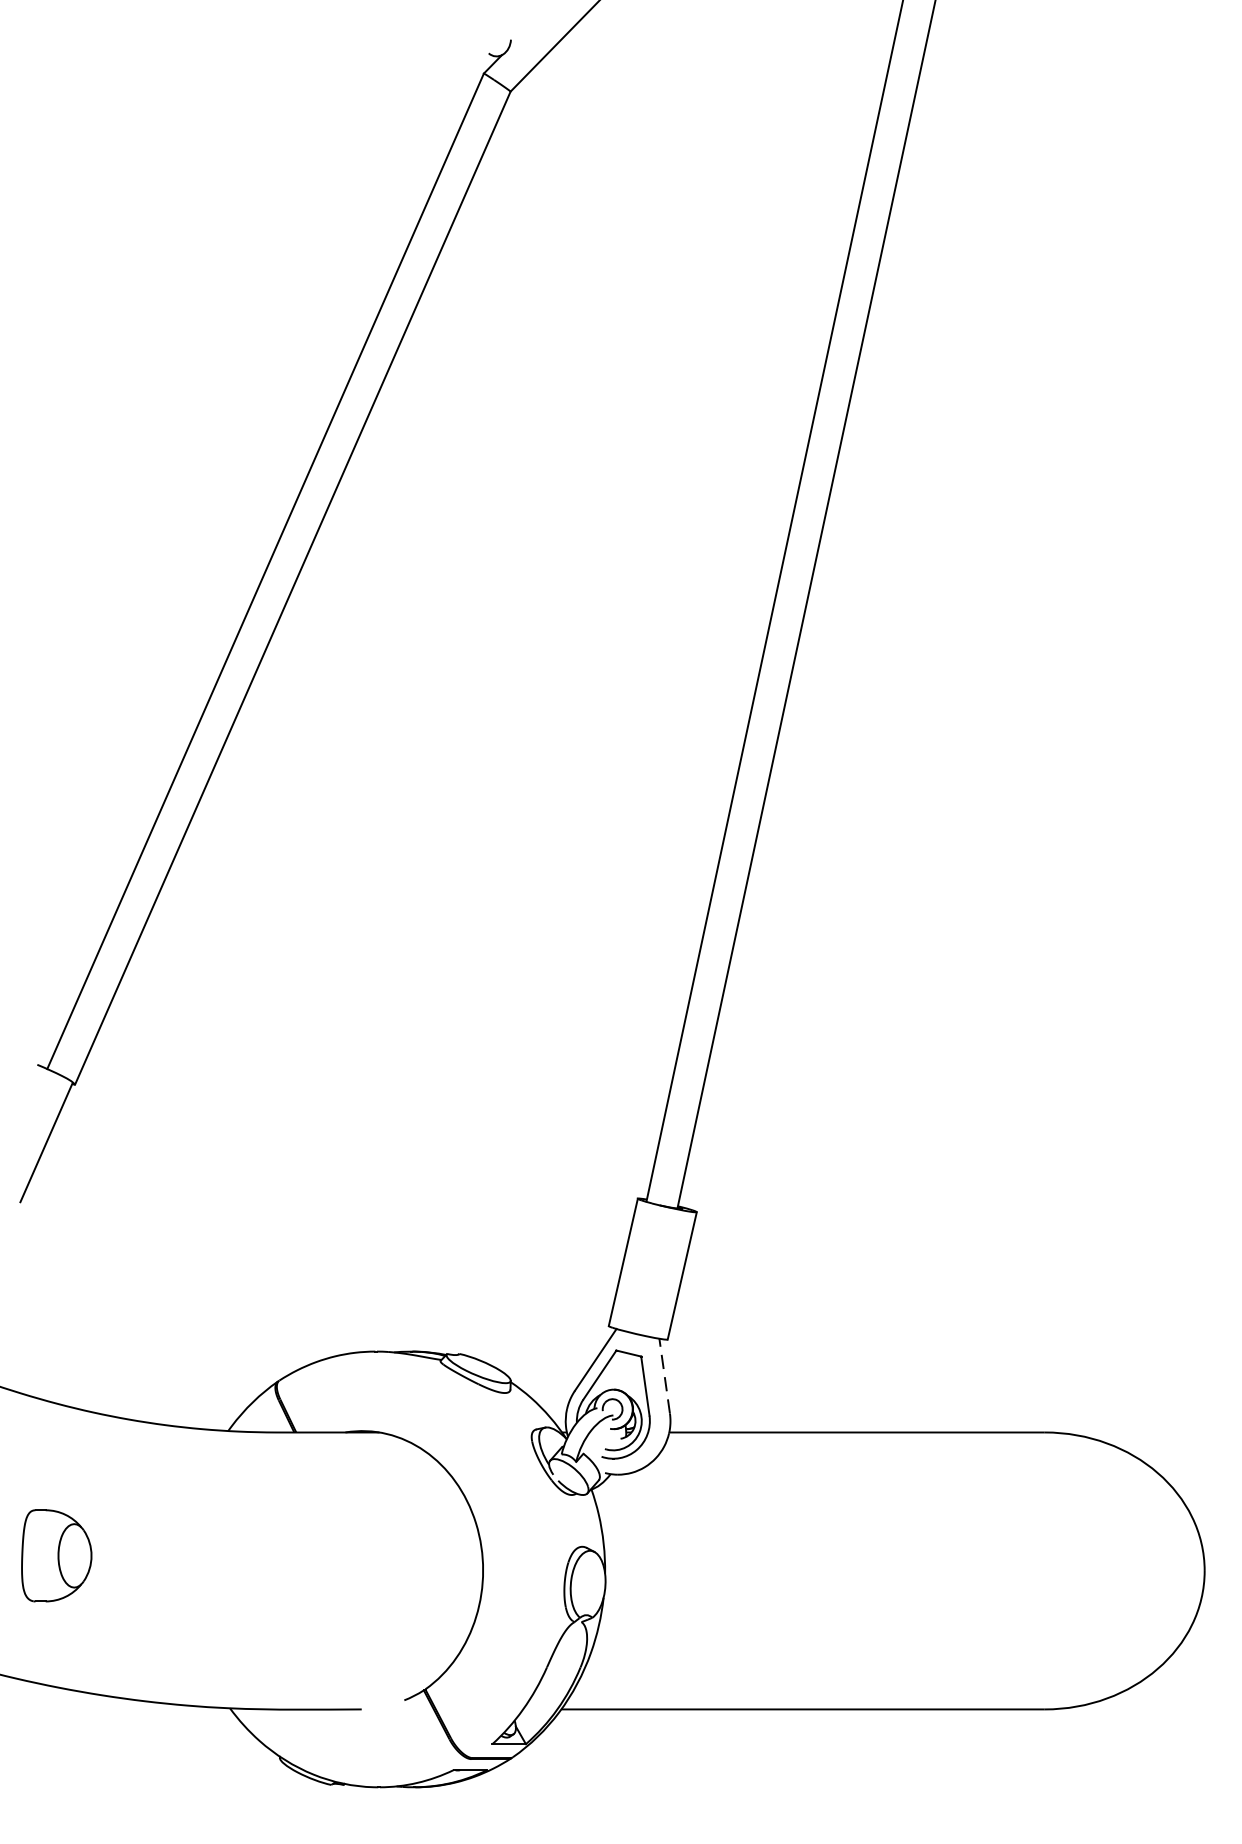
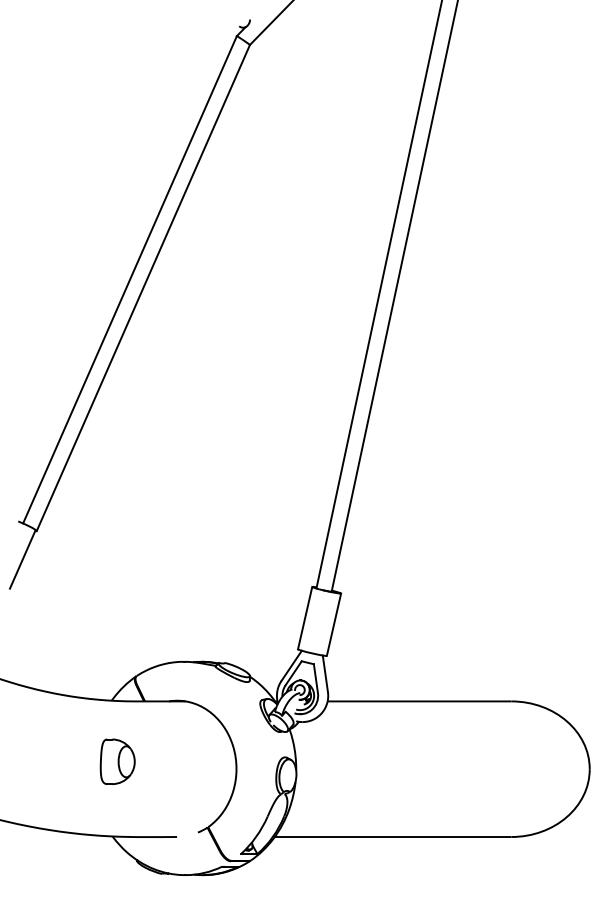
line: (664, 1375) -> (325, 673), dashed -> solid
part: (56, 1555) -> (117, 761), moved

